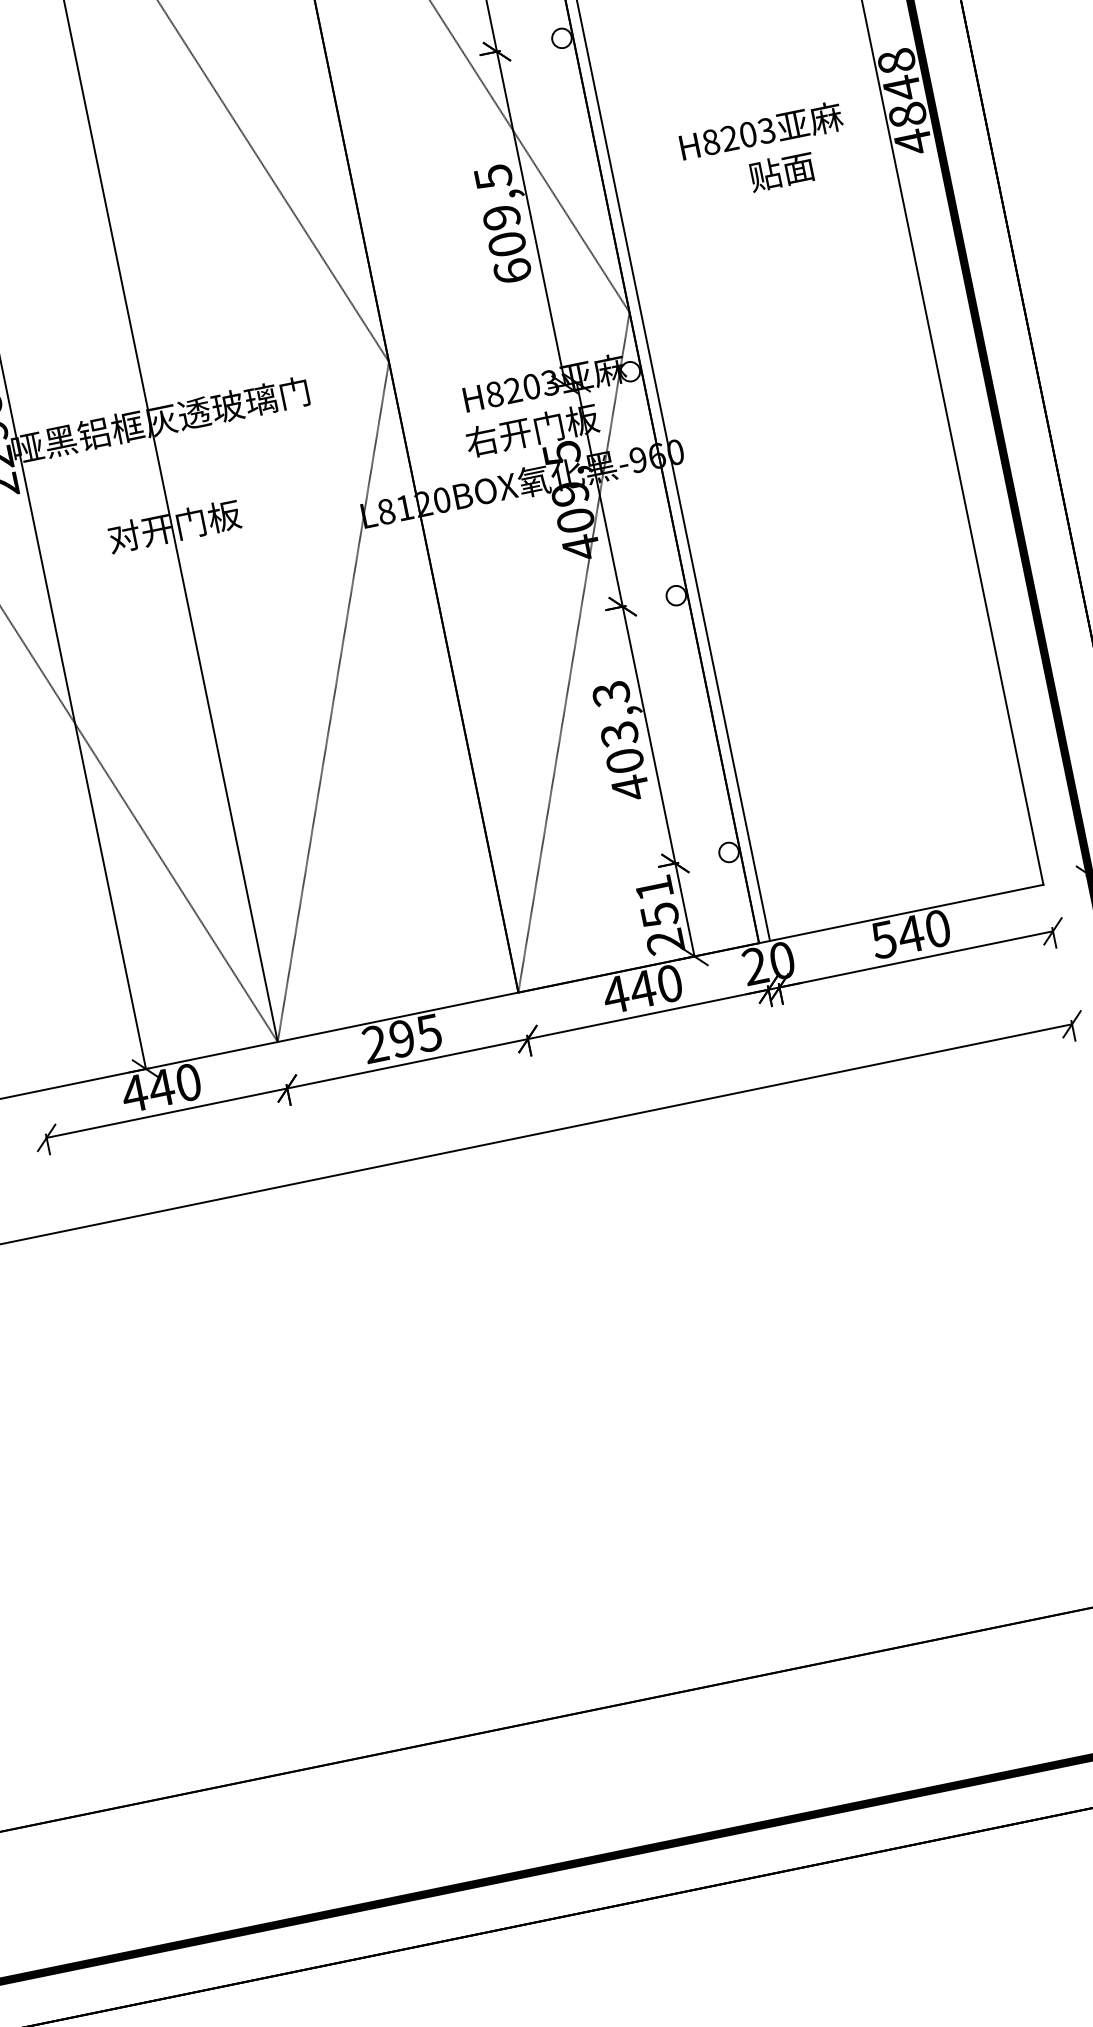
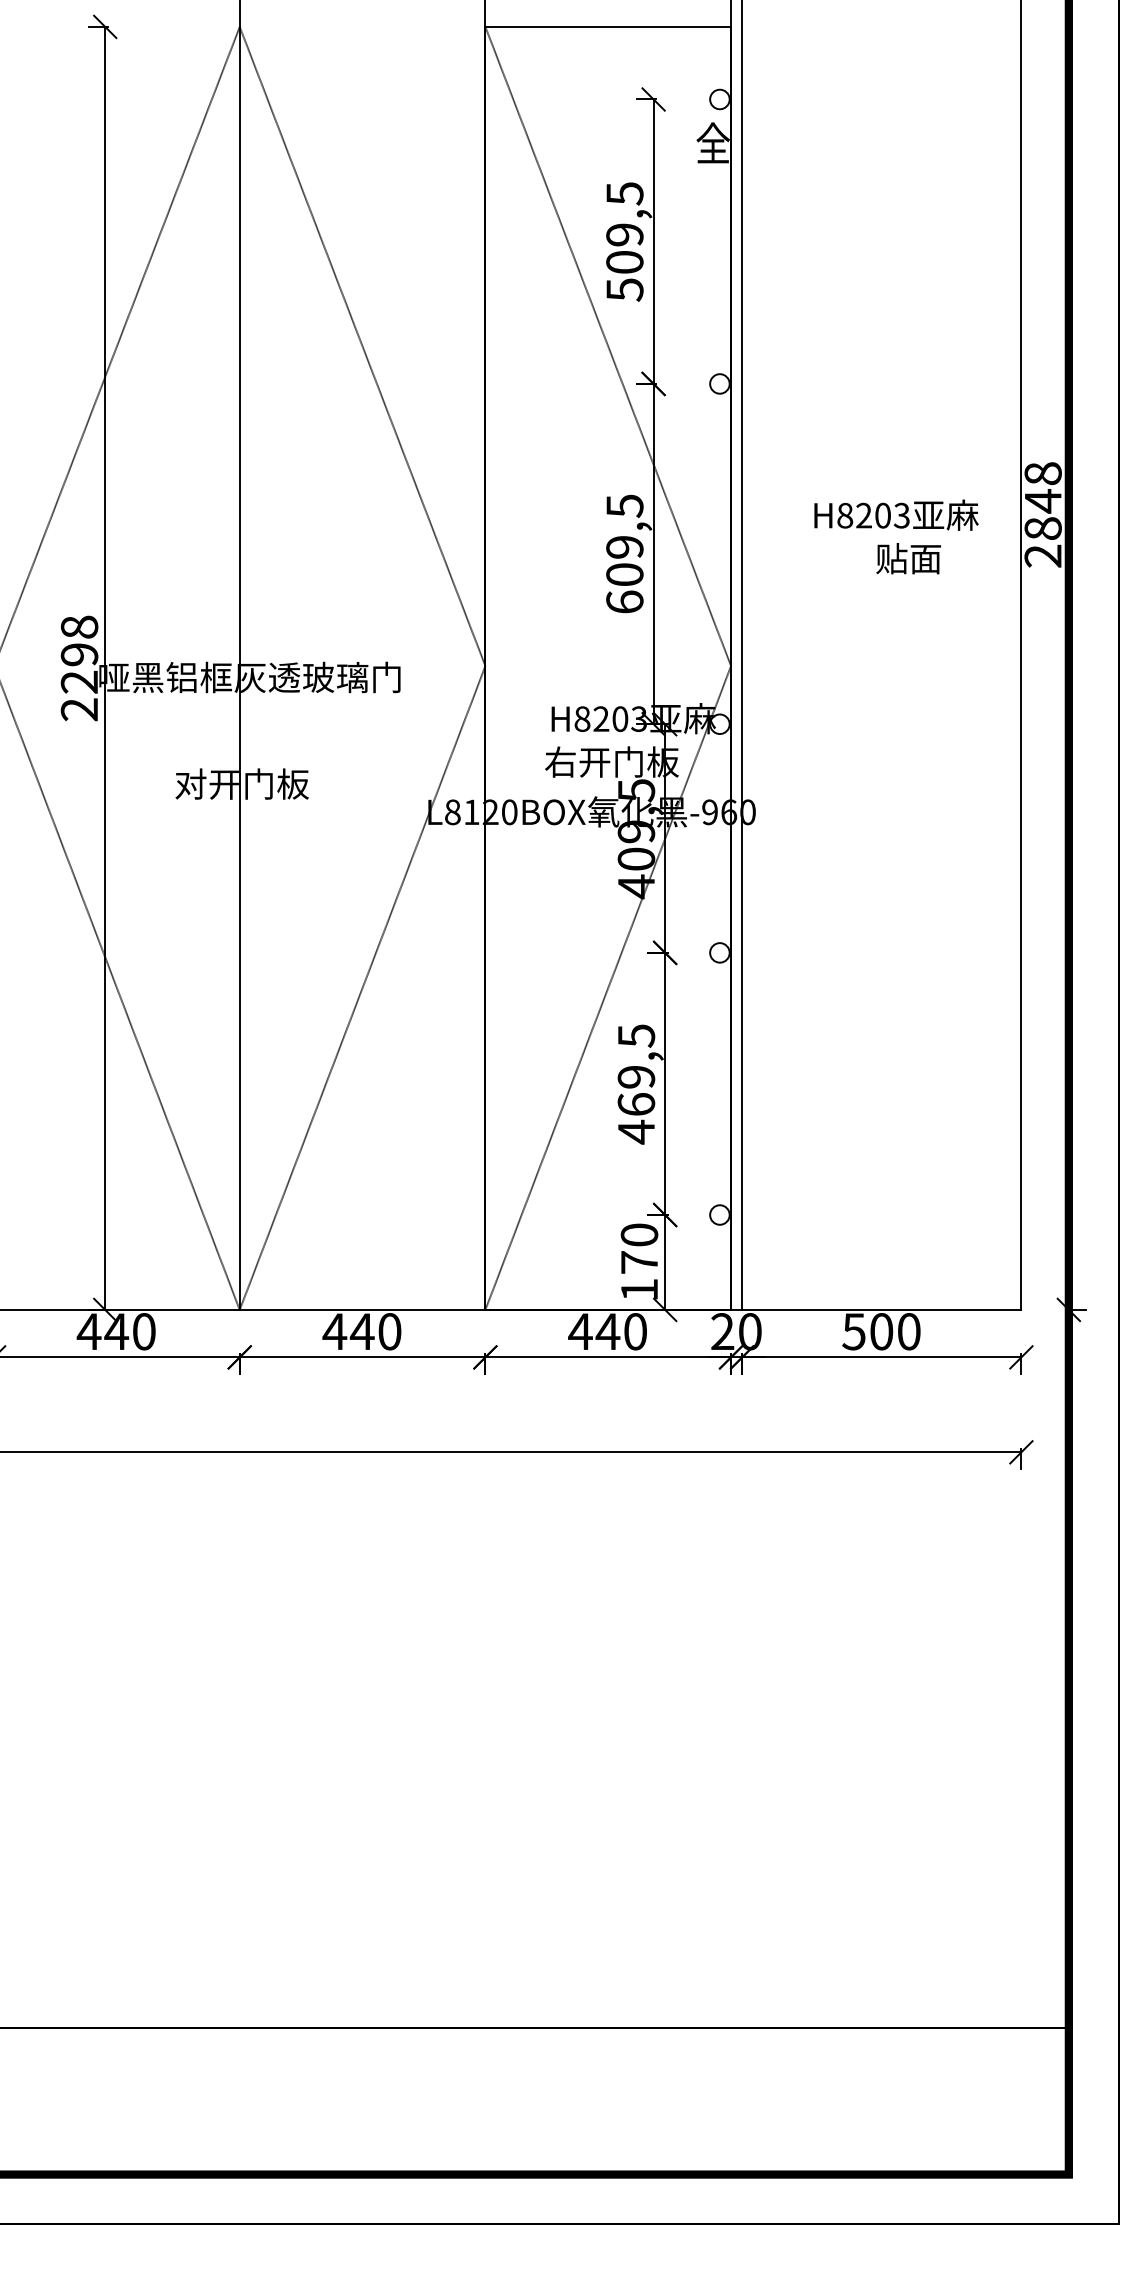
text: (912, 141) -> (1042, 555), 4848 -> 2848
text: (618, 726) -> (636, 1069), 403,3 -> 469,5
text: (659, 915) -> (639, 1262), 251 -> 170
text: (910, 934) -> (881, 1331), 540 -> 500
text: (401, 1038) -> (361, 1331), 295 -> 440

